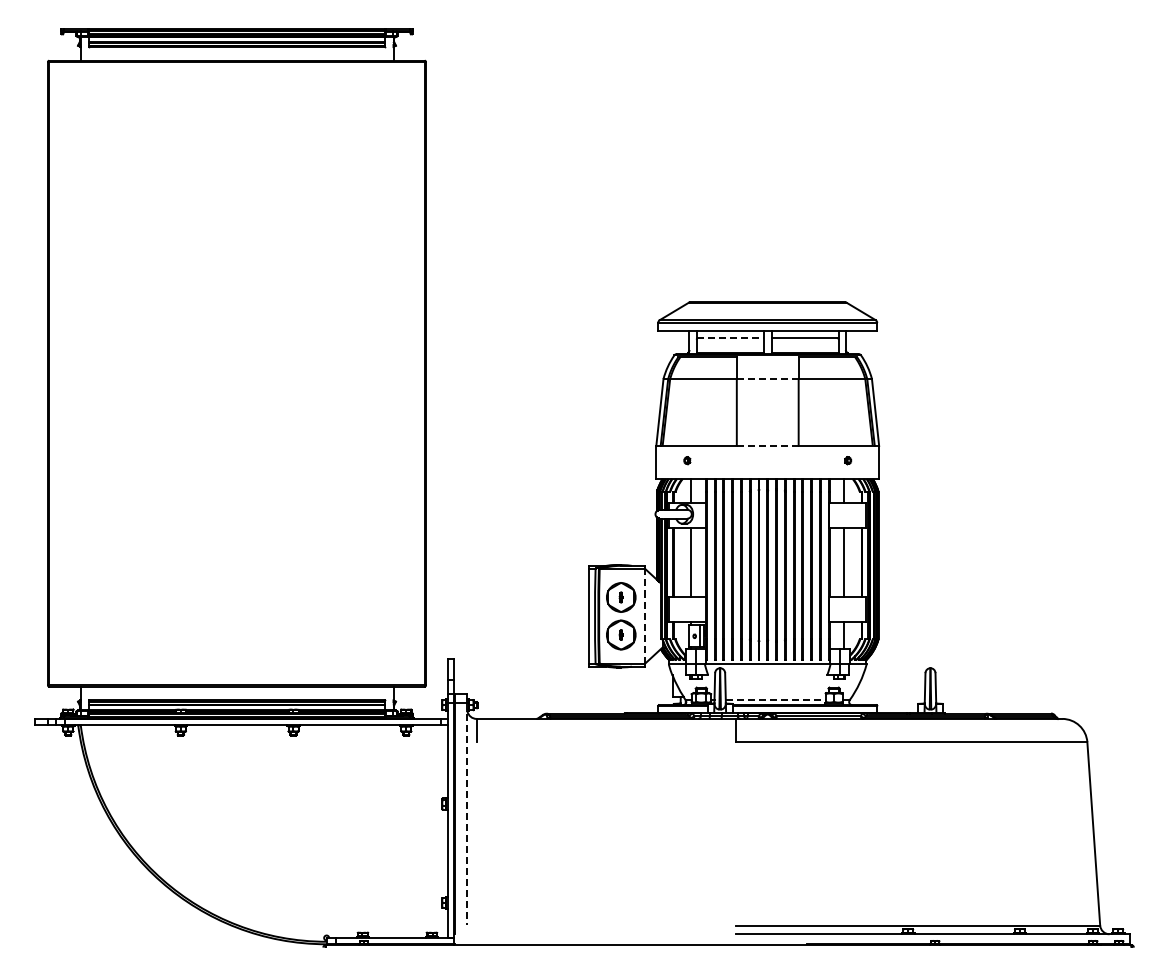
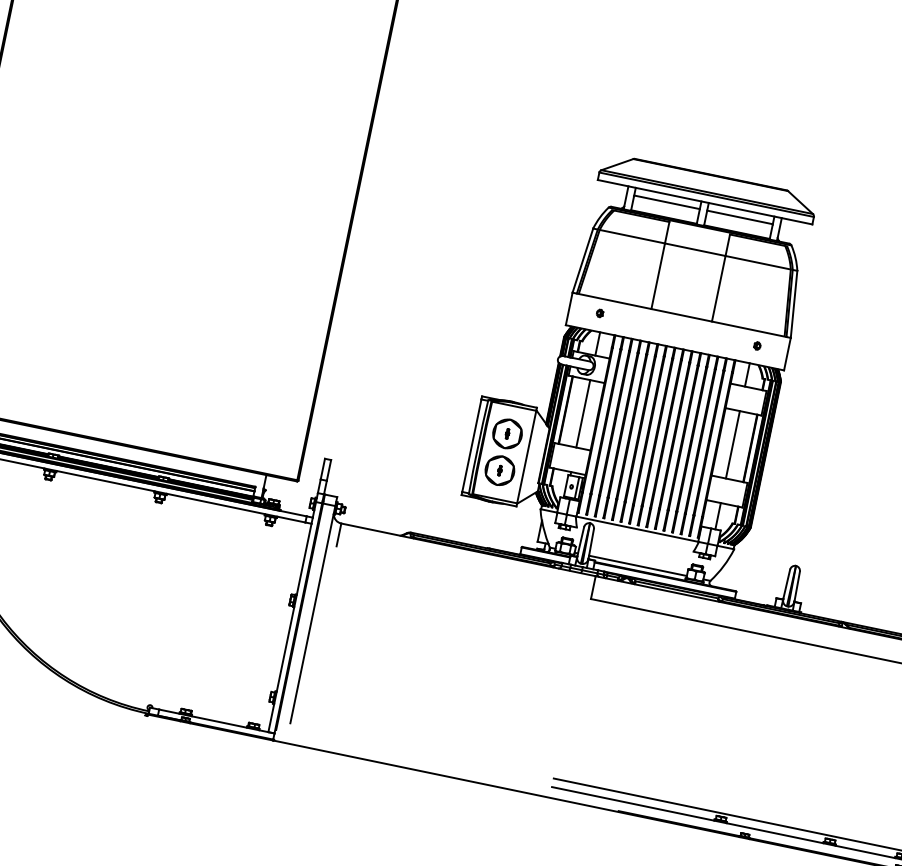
line: (731, 338) -> (668, 202), dashed -> solid
line: (767, 379) -> (694, 250), dashed -> solid
line: (767, 446) -> (681, 315), dashed -> solid
line: (644, 615) -> (526, 456), dashed -> solid
line: (775, 700) -> (637, 566), dashed -> solid
line: (467, 813) -> (313, 614), dashed -> solid

